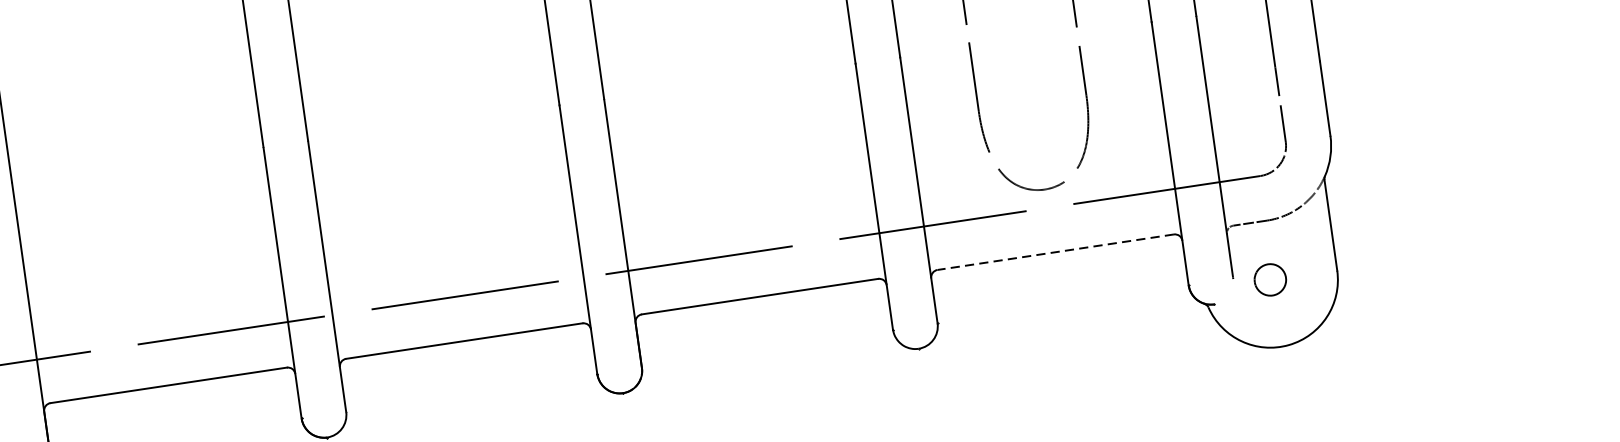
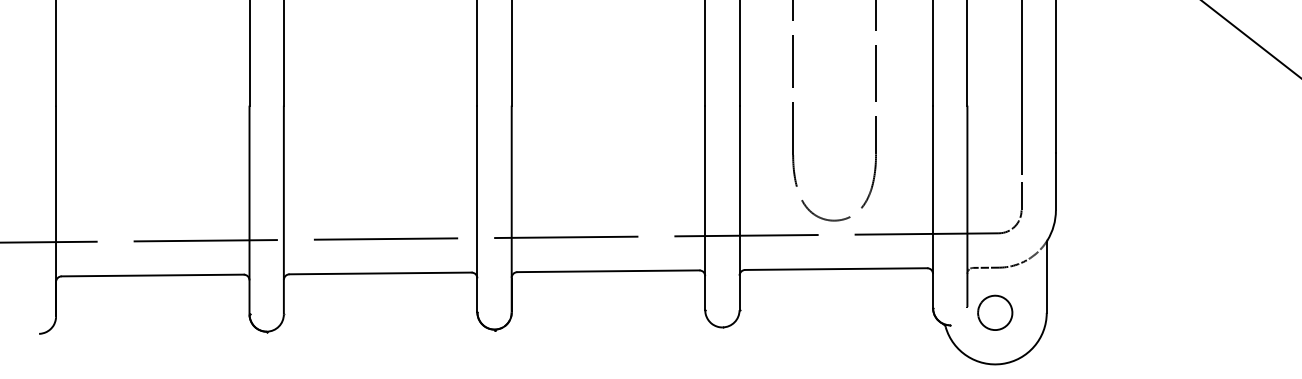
line: (1054, 252) -> (835, 269), dashed -> solid
part: (1270, 279) -> (995, 312), size x1.43

